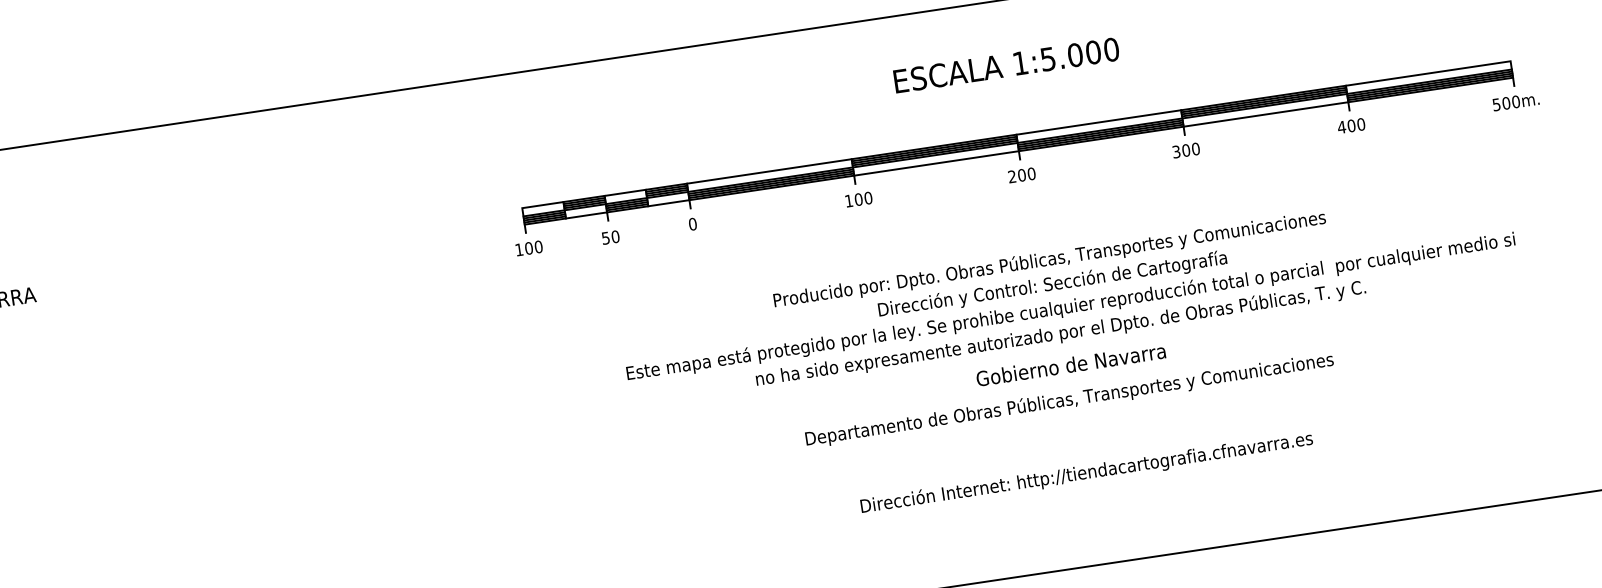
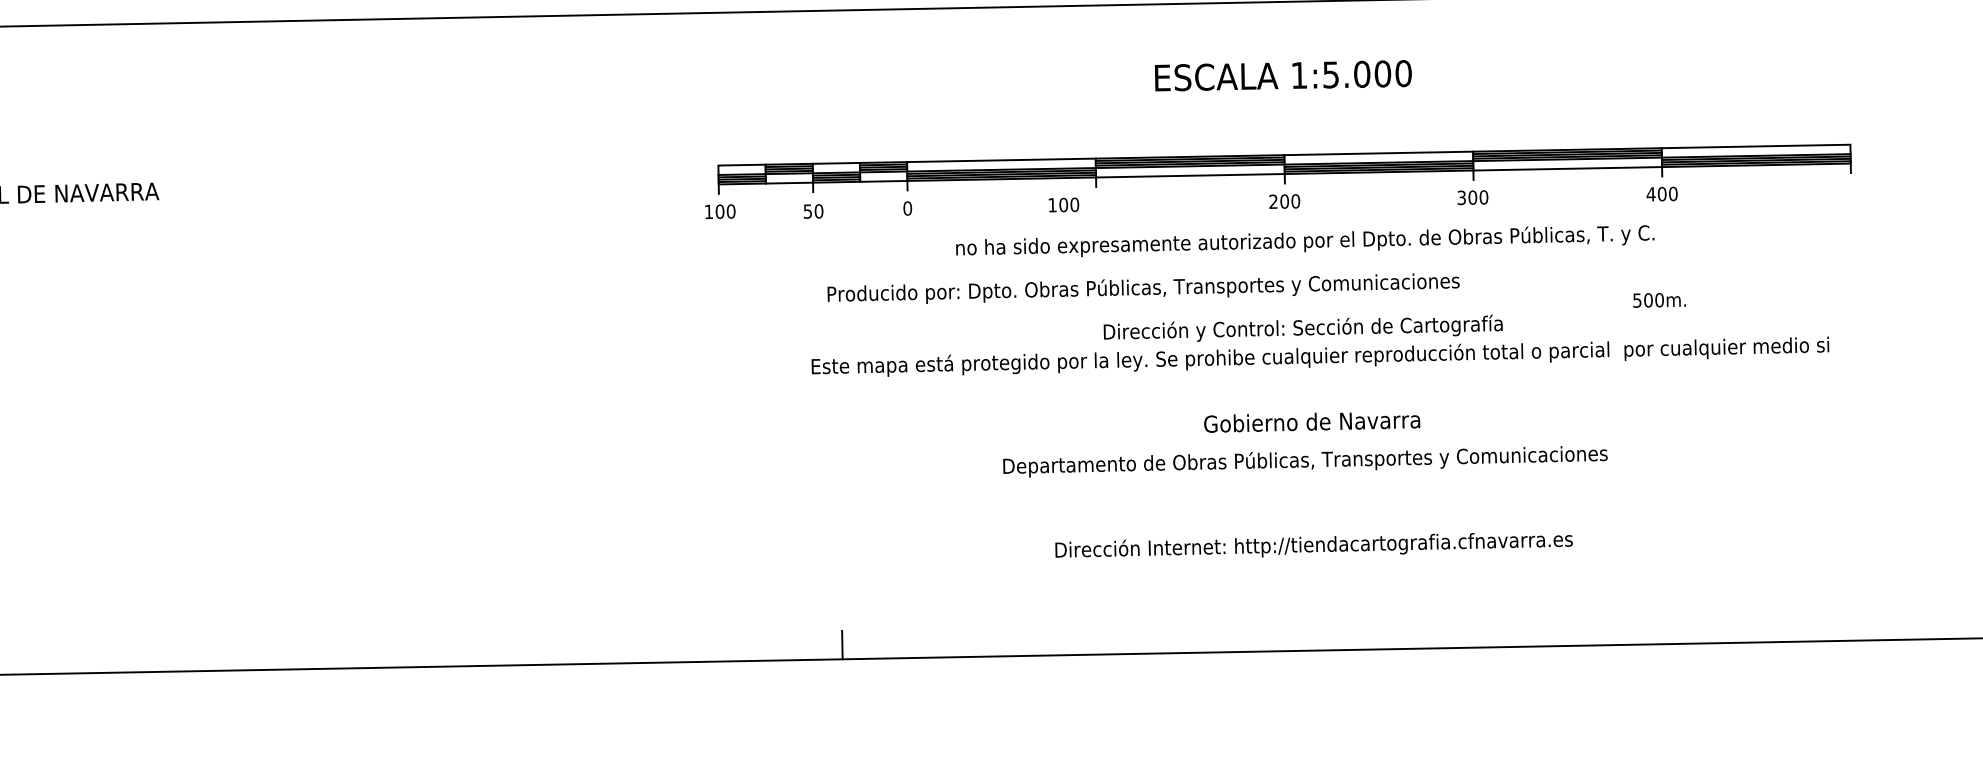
text: (1516, 102) -> (1659, 300), moved
text: (859, 199) -> (1064, 204), moved
text: (1049, 259) -> (1143, 288), moved
text: (1060, 333) -> (1305, 240), moved

